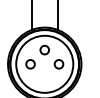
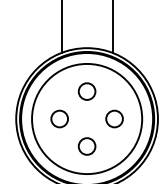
circle: (44, 78) -> (86, 146), added

